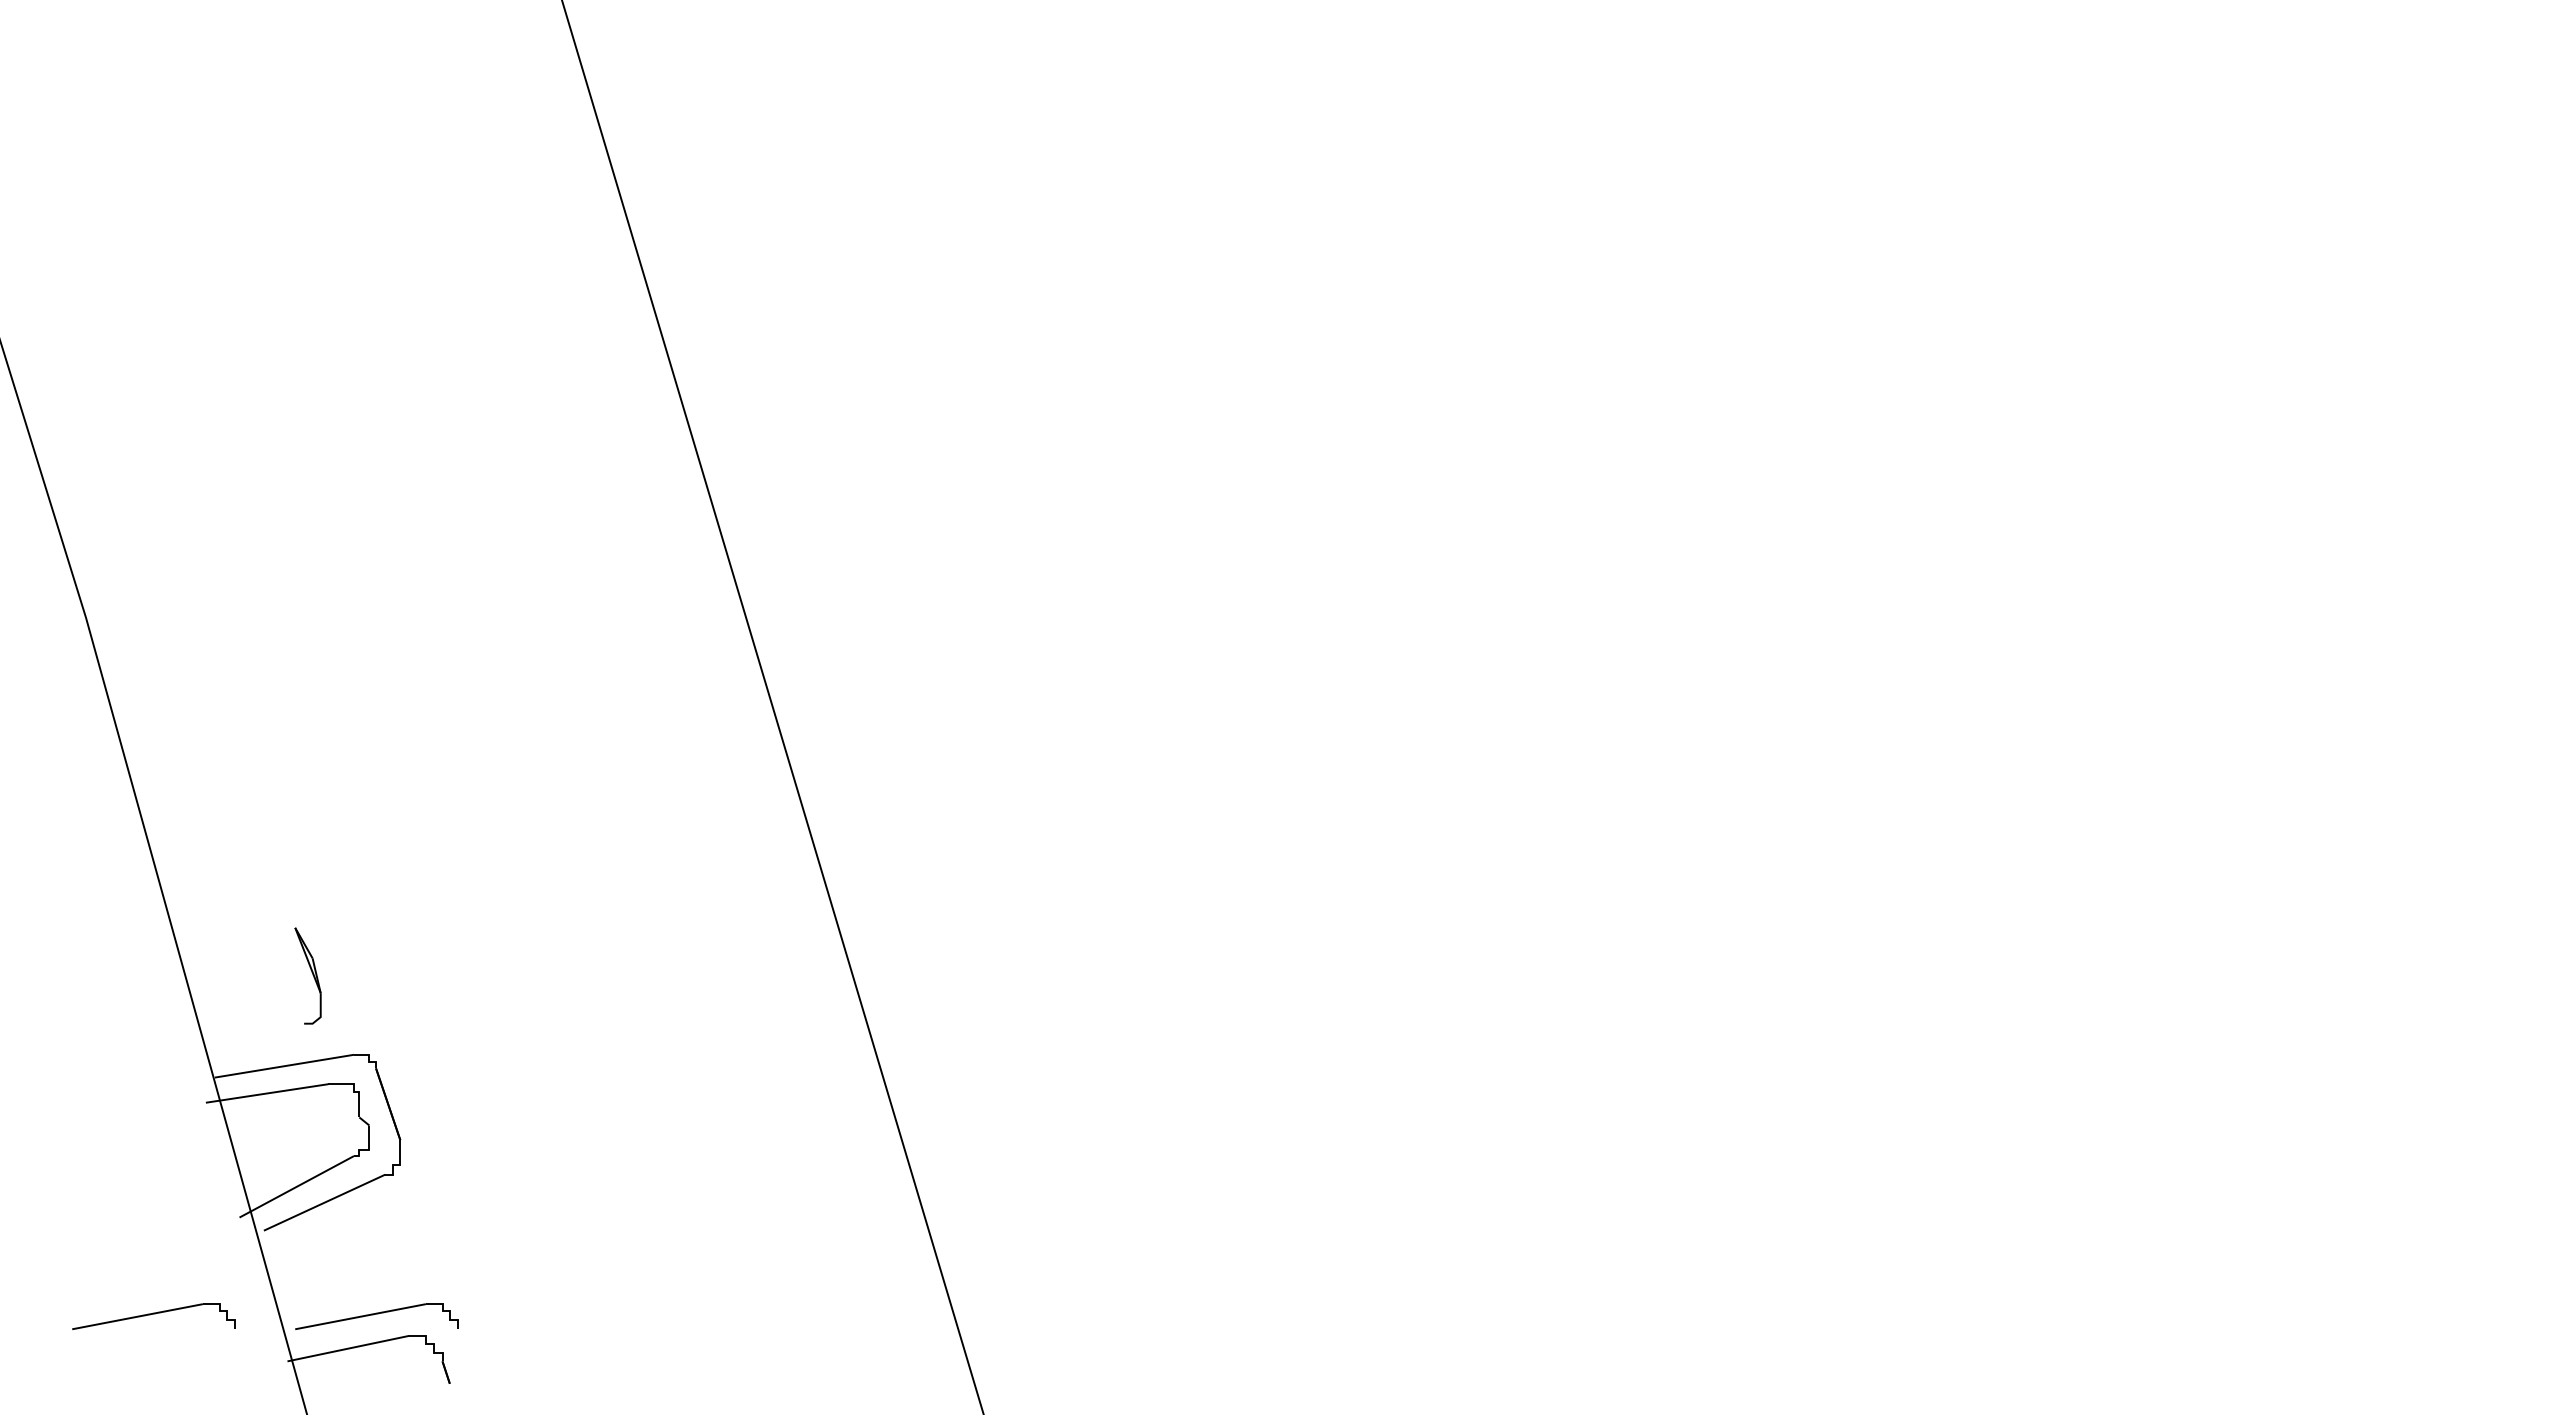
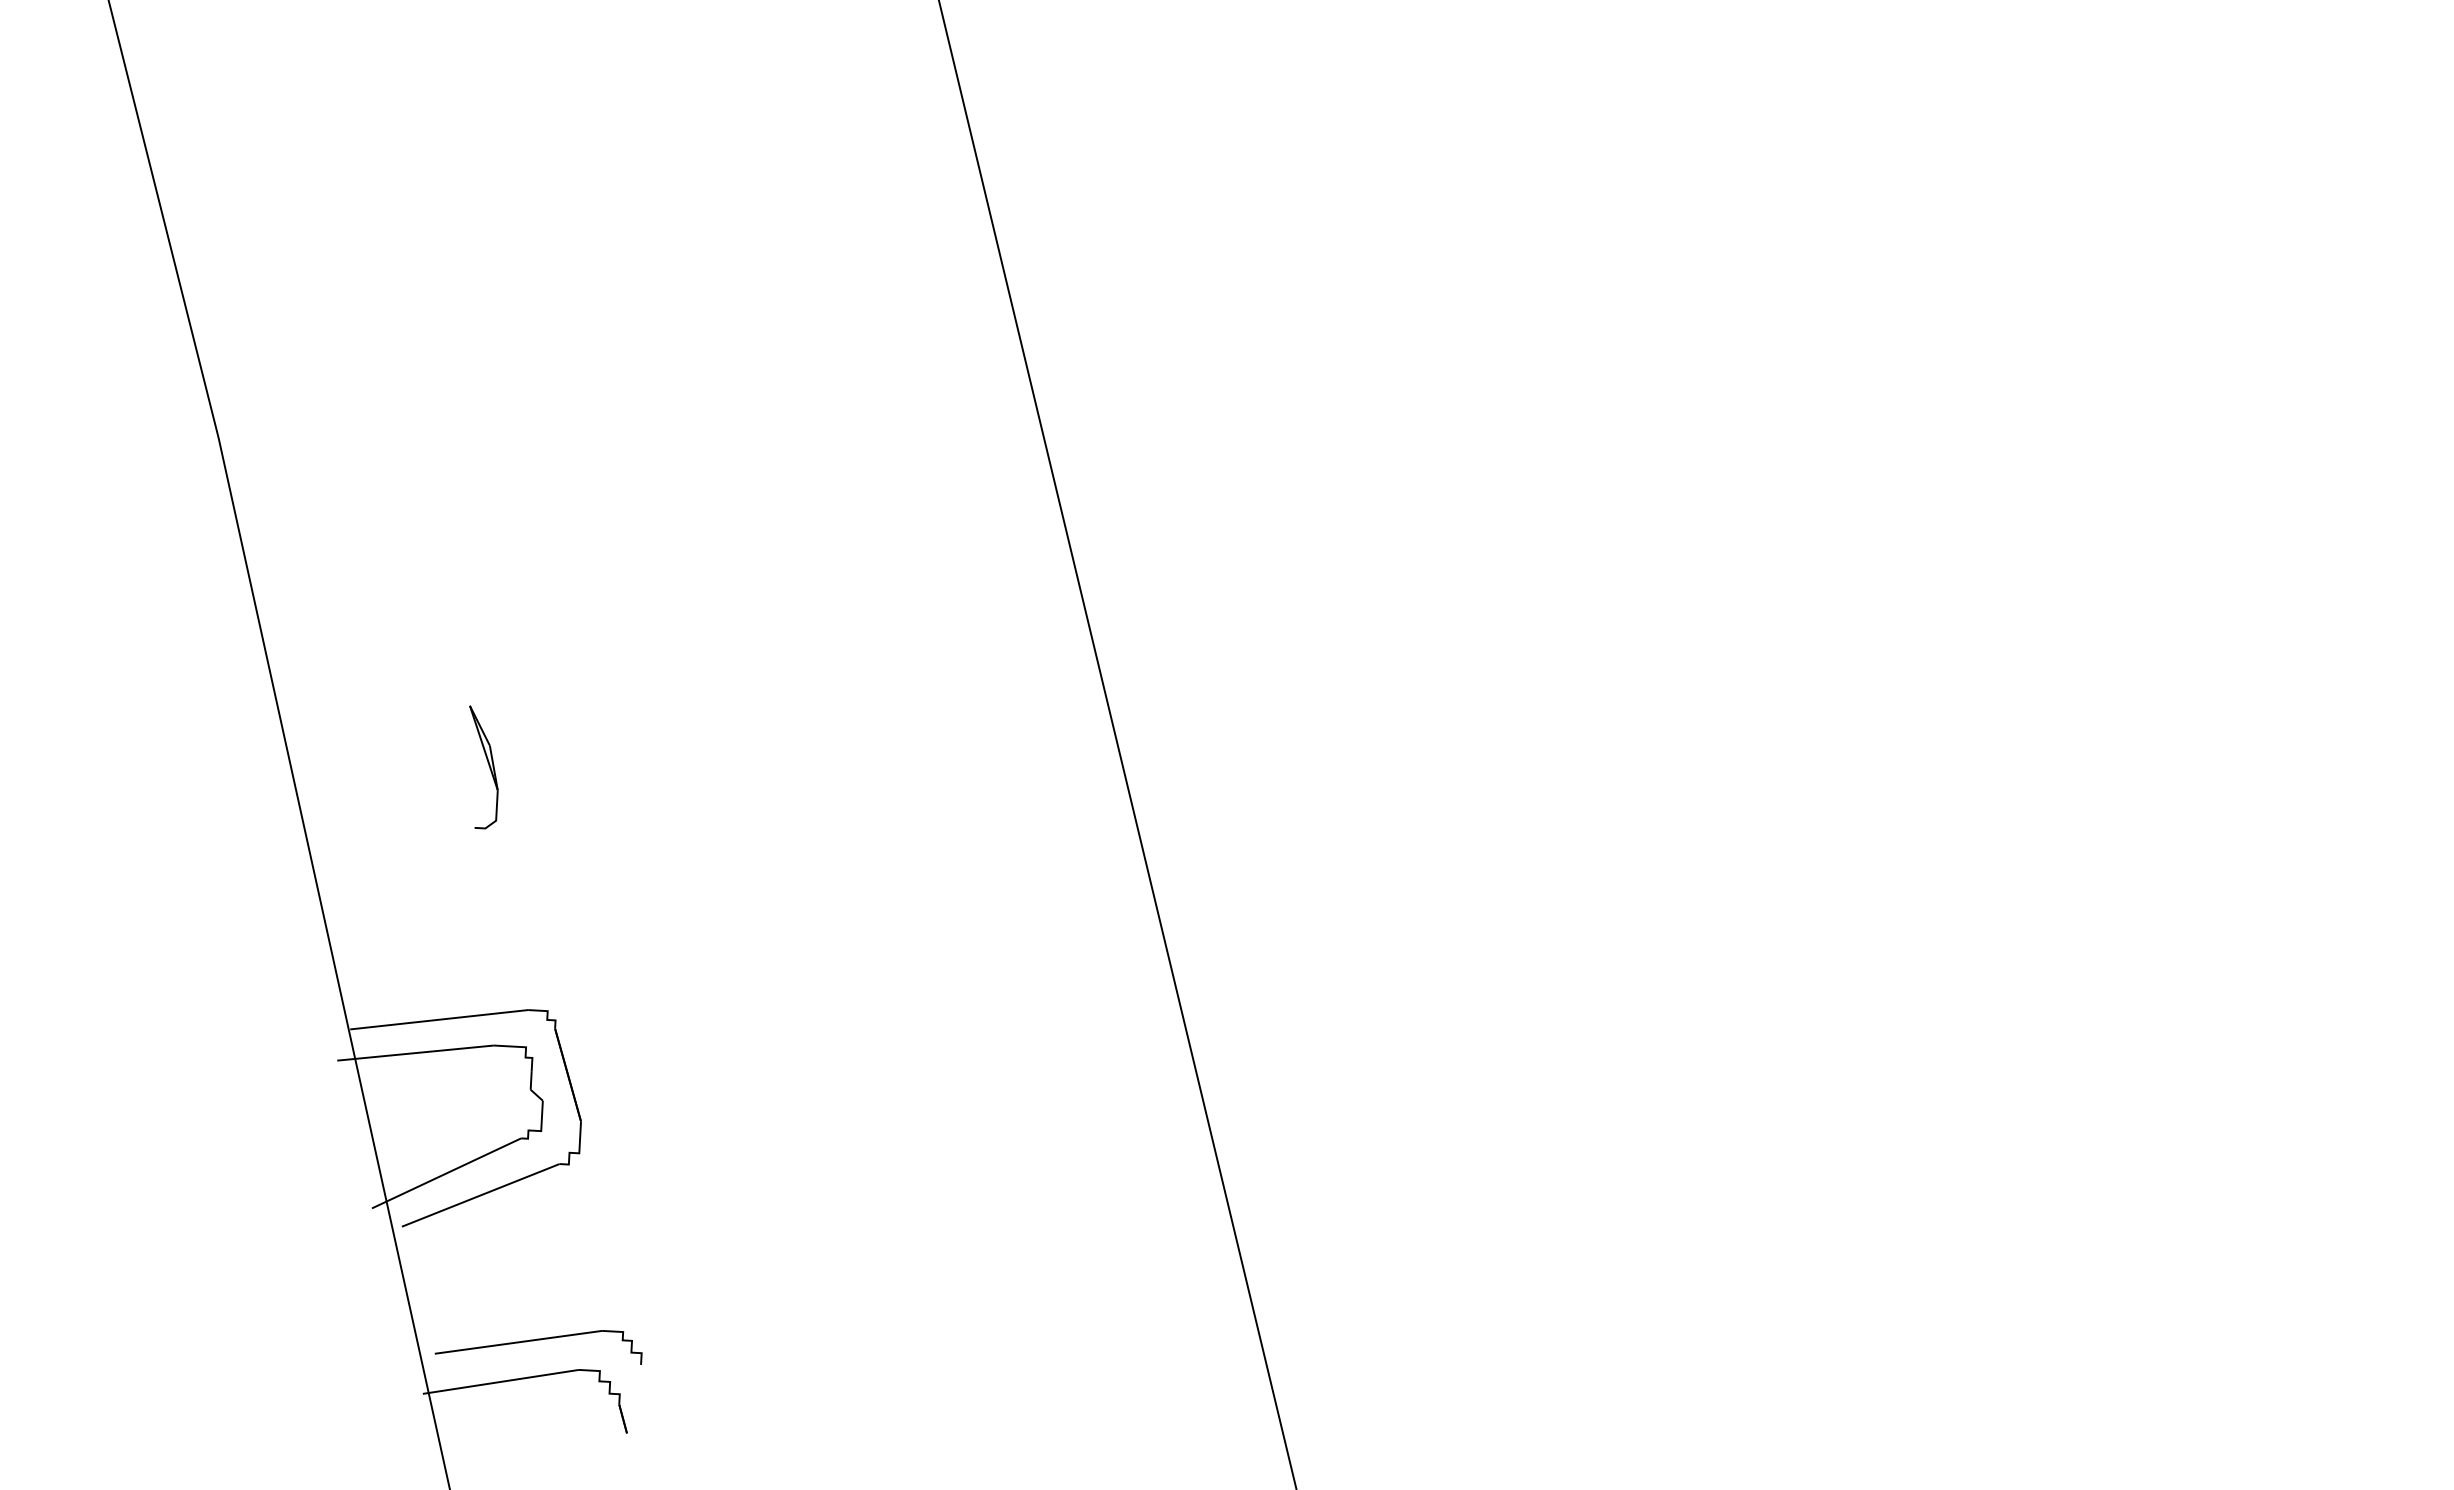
part: (307, 975) -> (482, 767), moved
part: (153, 1316) -> (256, 1327), removed

